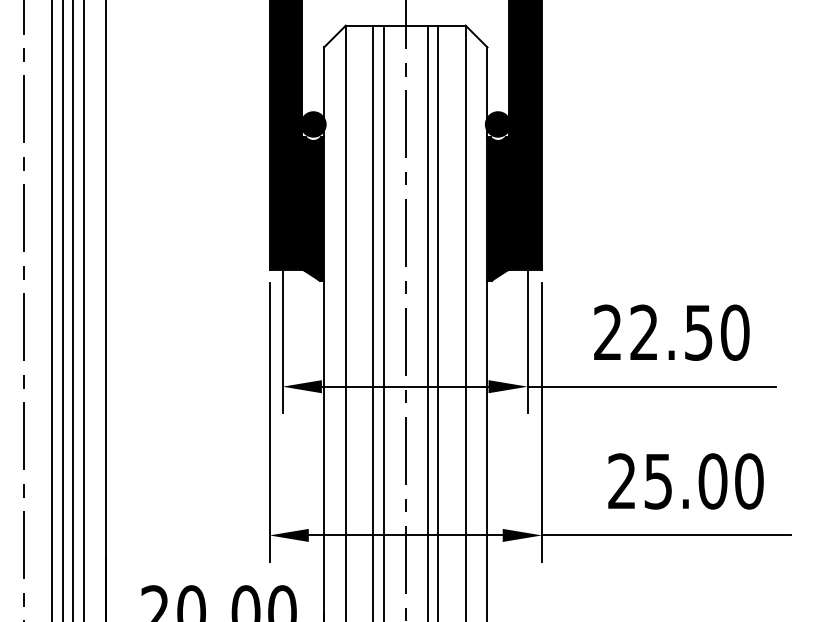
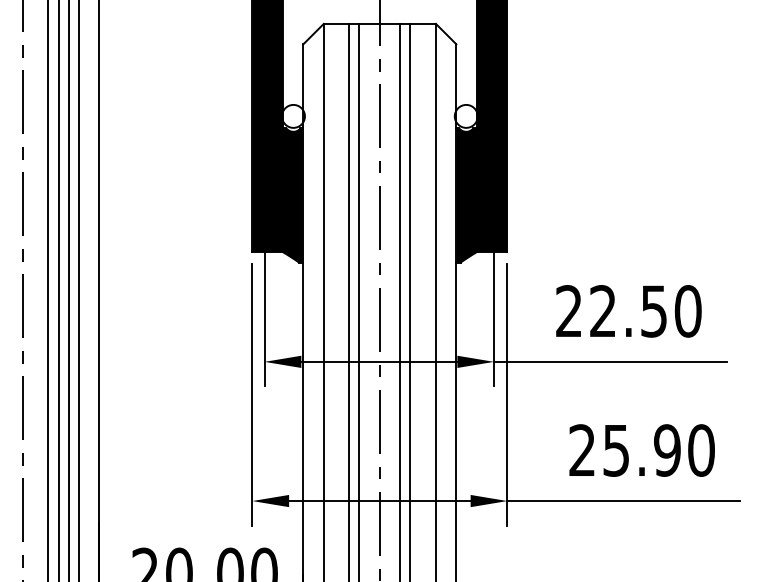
fill: (313, 124) -> (293, 116), removed
fill: (497, 124) -> (465, 116), removed
text: (712, 481) -> (666, 450), 25.00 -> 25.90

